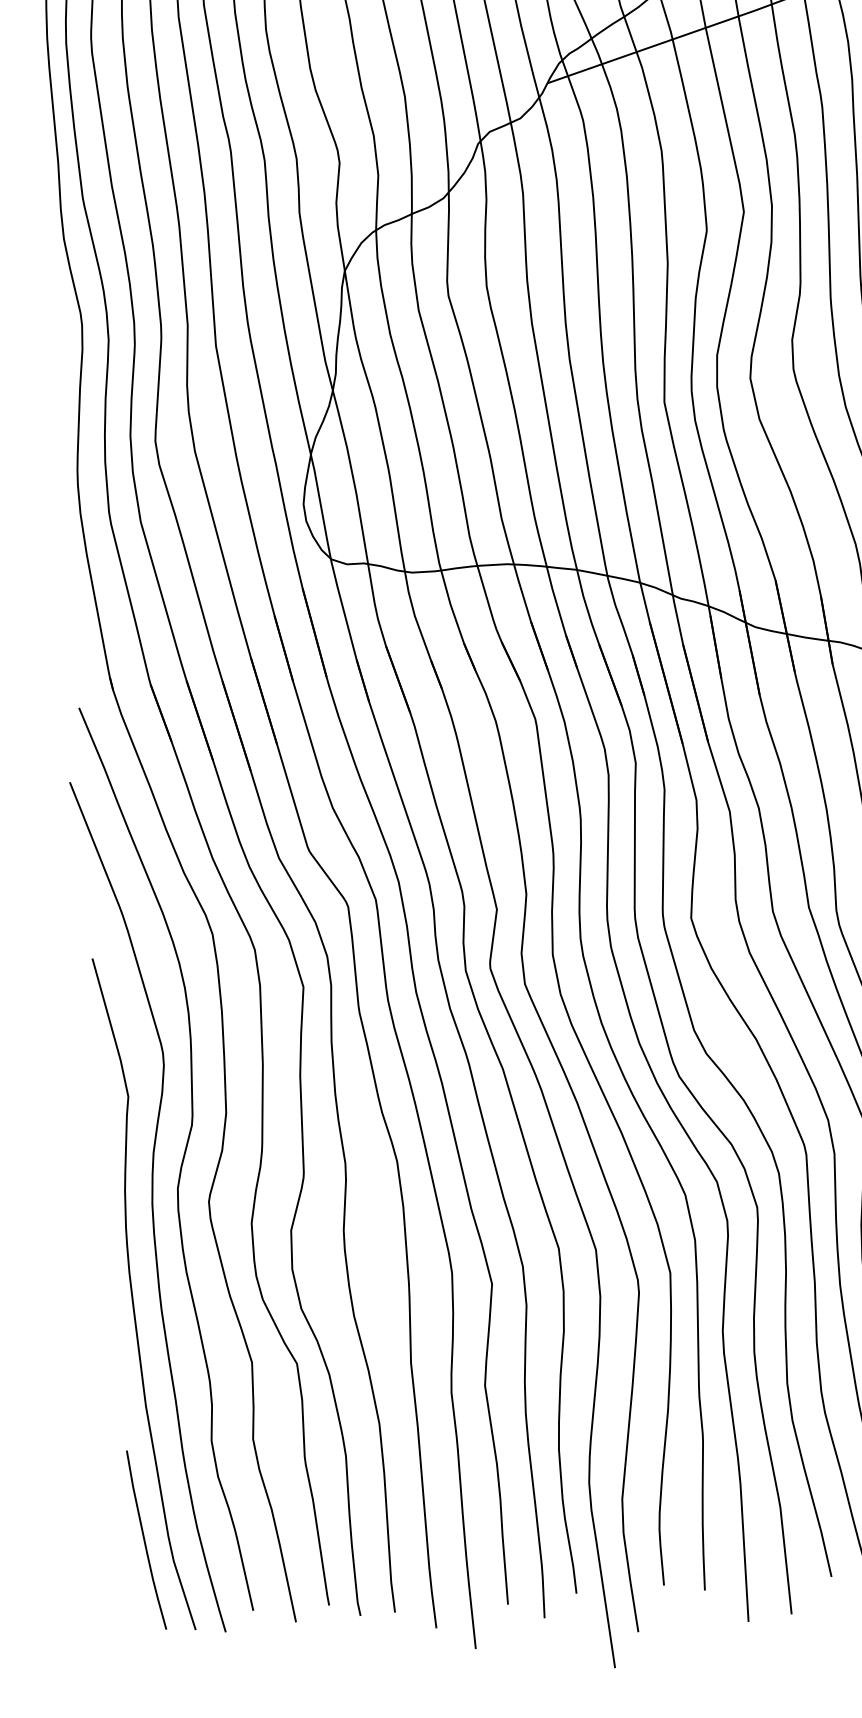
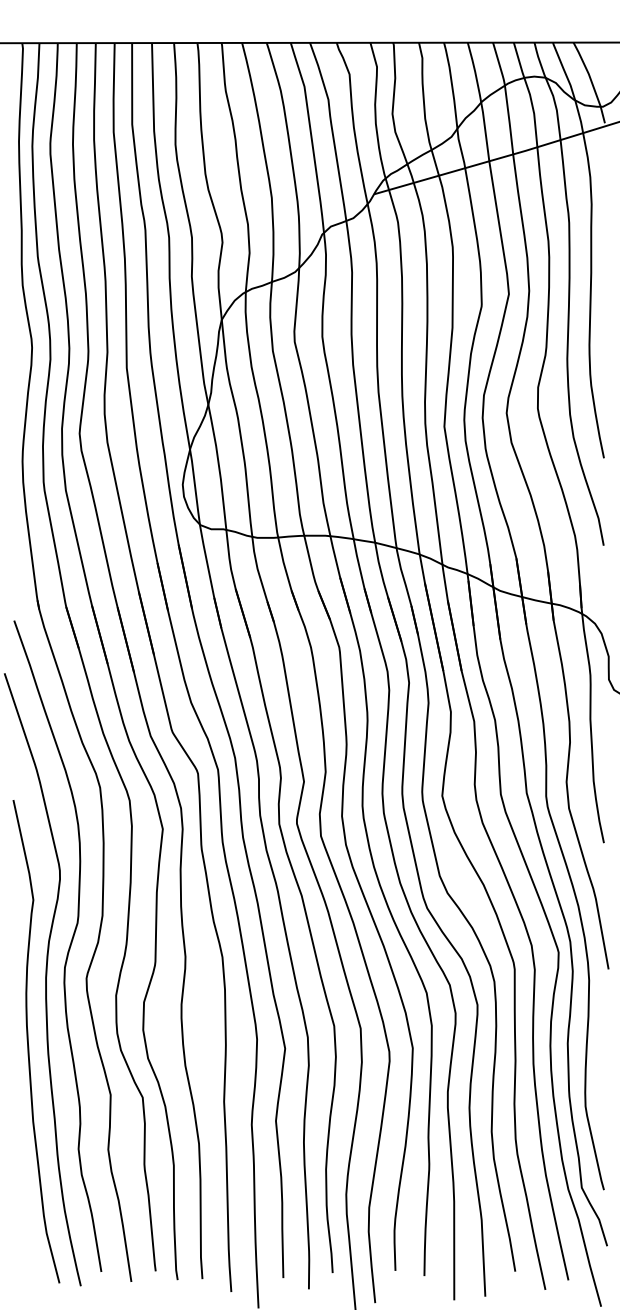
curve: (145, 1539) -> (27, 1216), removed

